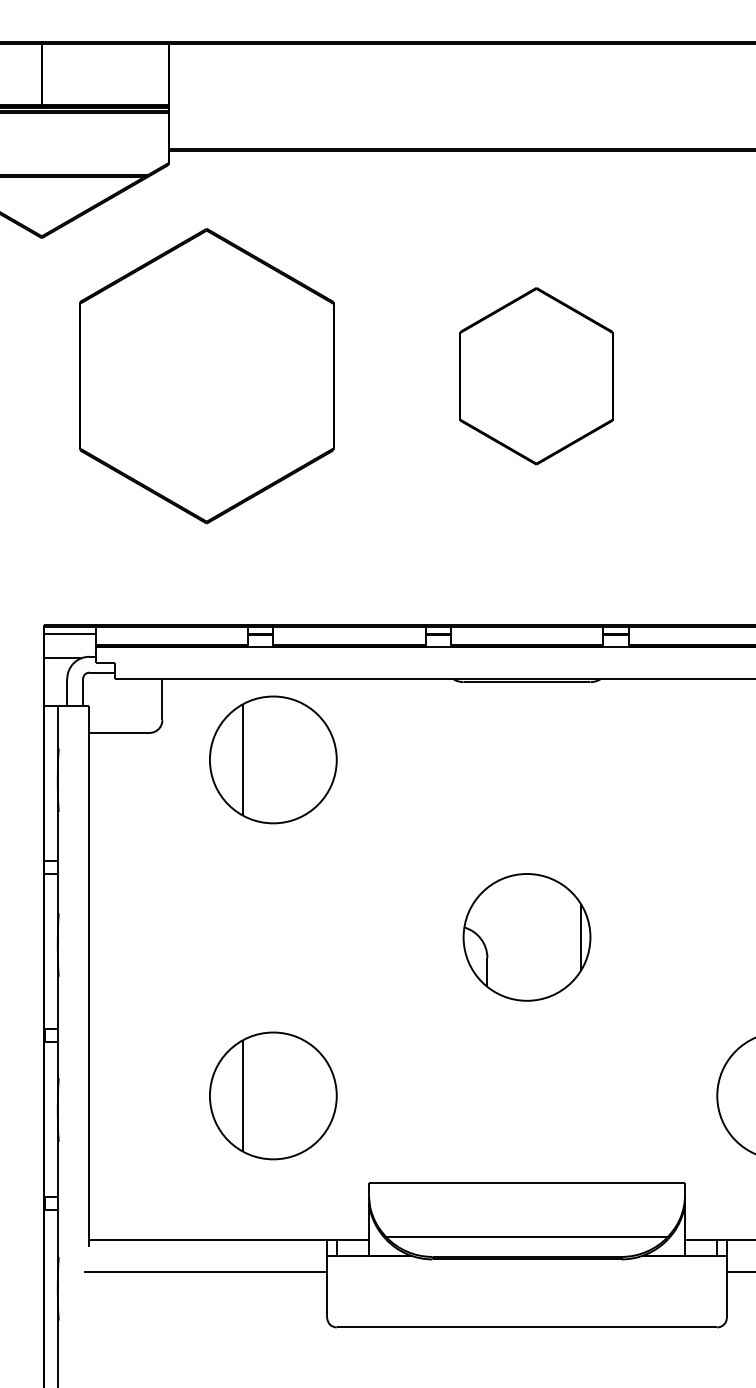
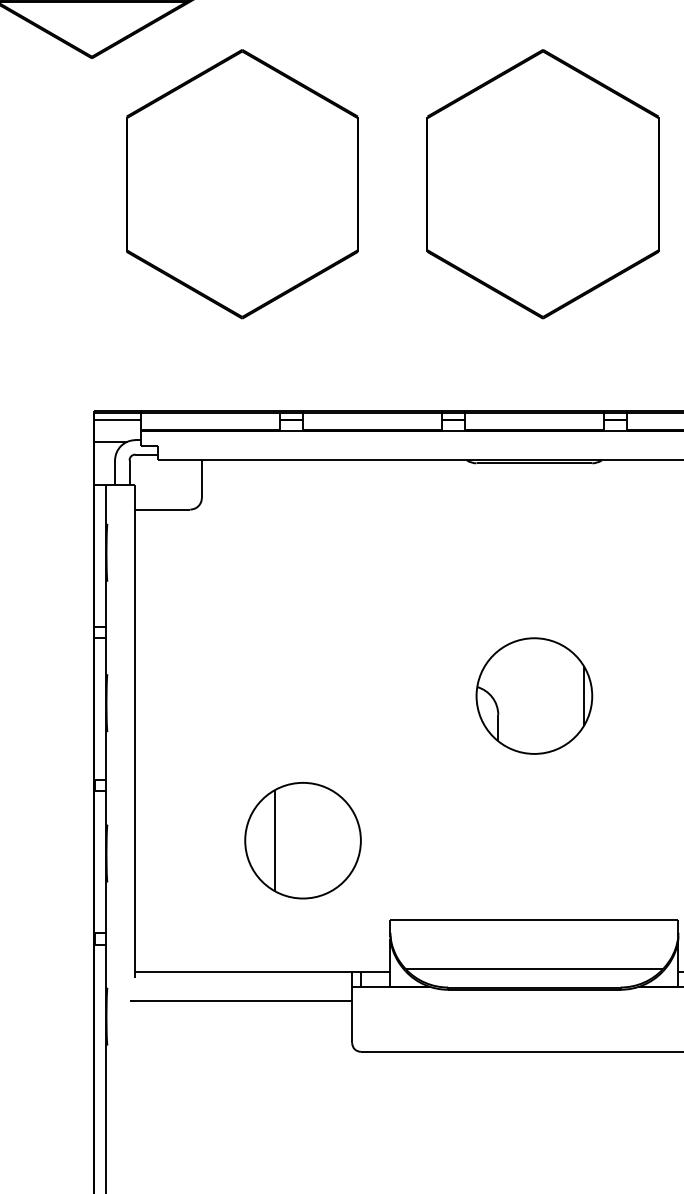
part: (536, 376) -> (543, 184), size x1.67
part: (273, 759) -> (303, 533), removed

